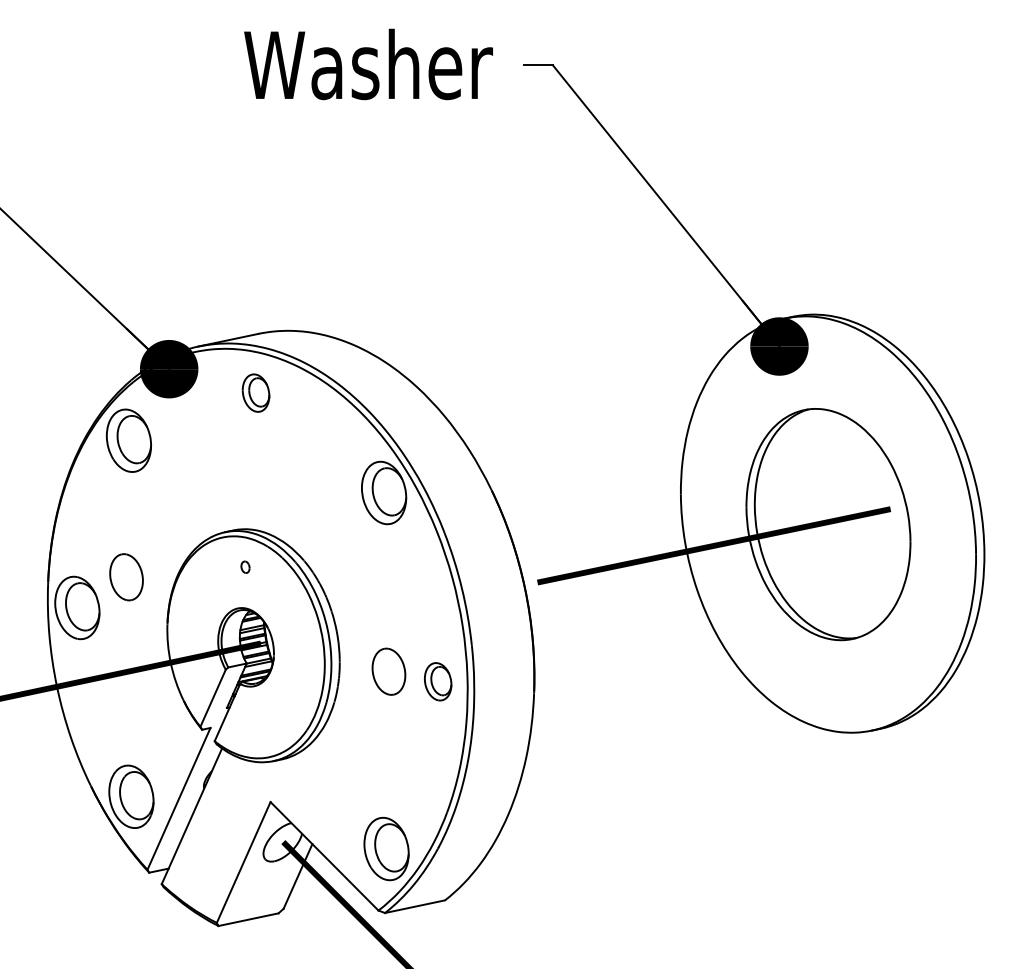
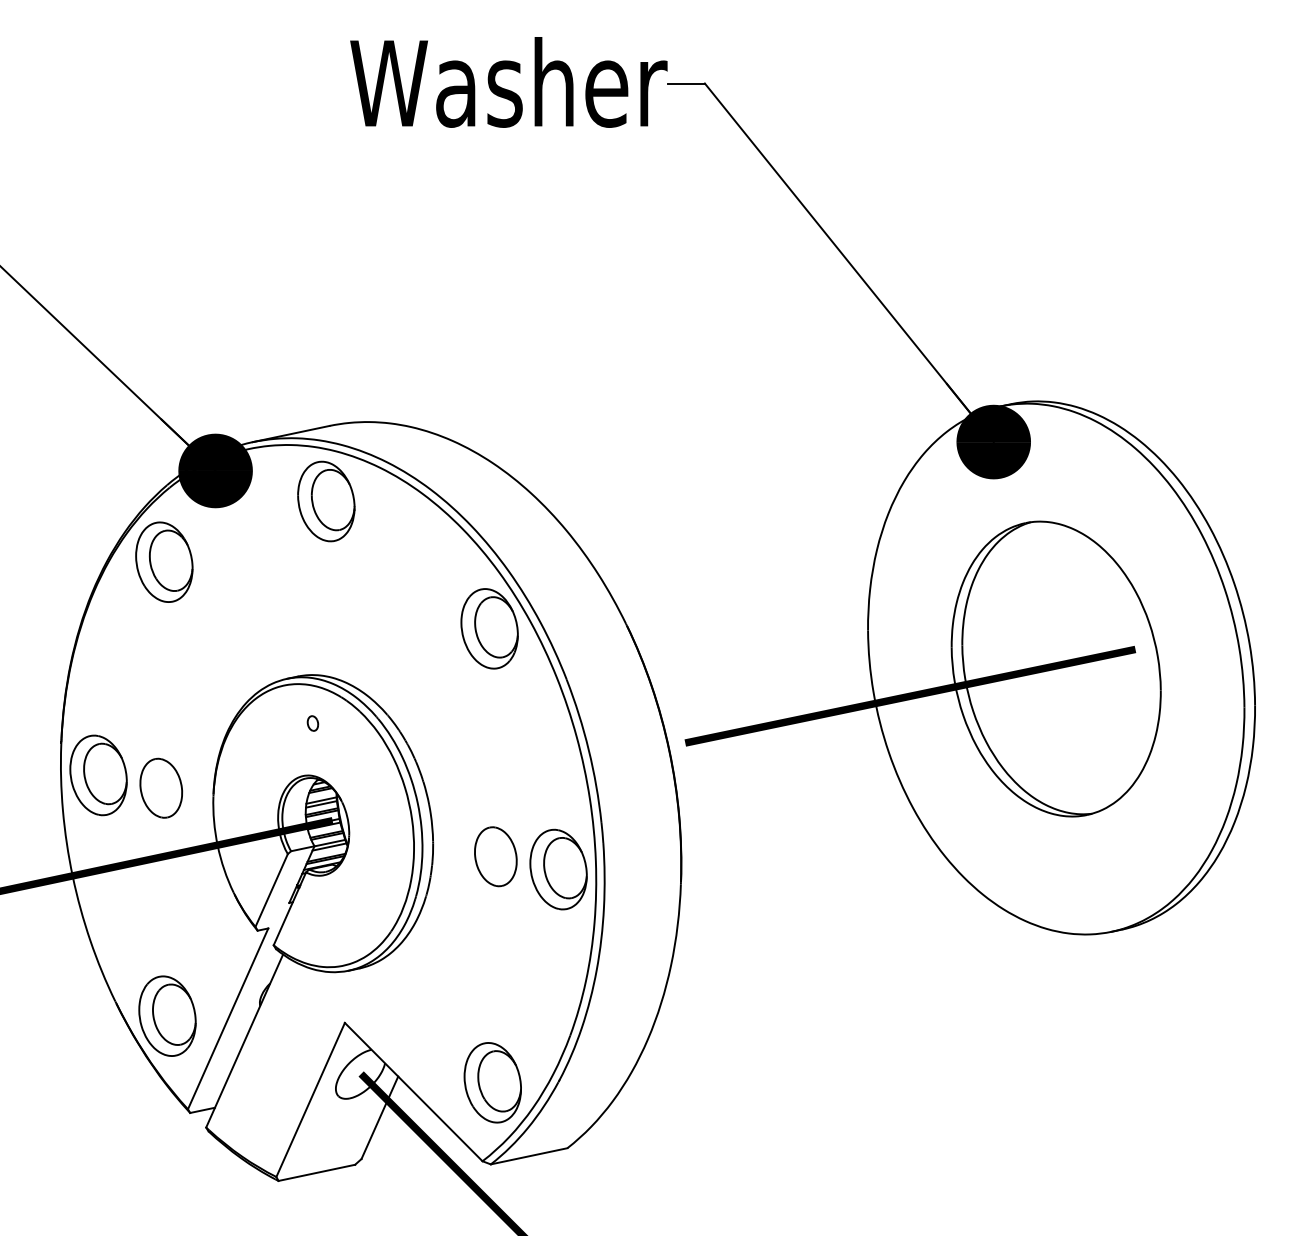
text: (368, 64) -> (508, 82), moved
part: (256, 393) -> (326, 501), size x1.67
part: (126, 576) -> (161, 787), moved
part: (438, 681) -> (558, 869), size x1.67

